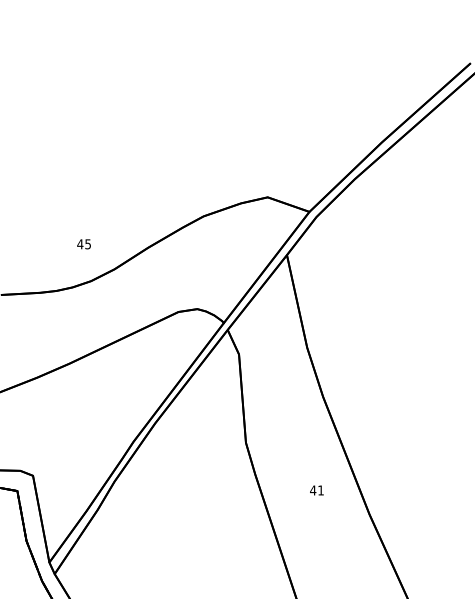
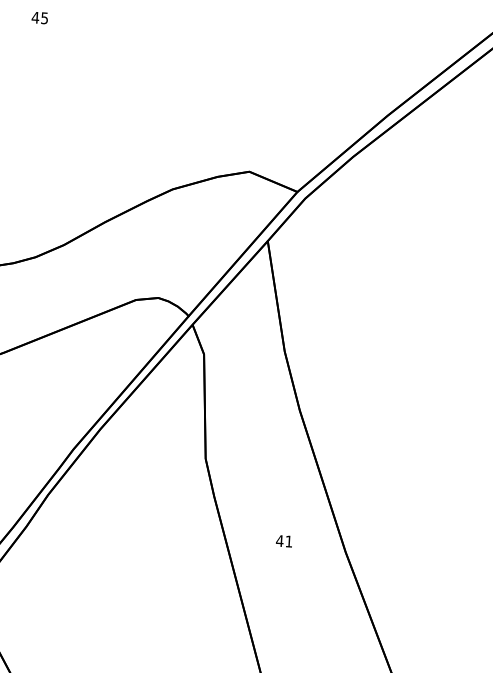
text: (83, 244) -> (39, 18), moved
text: (316, 490) -> (283, 541), moved

